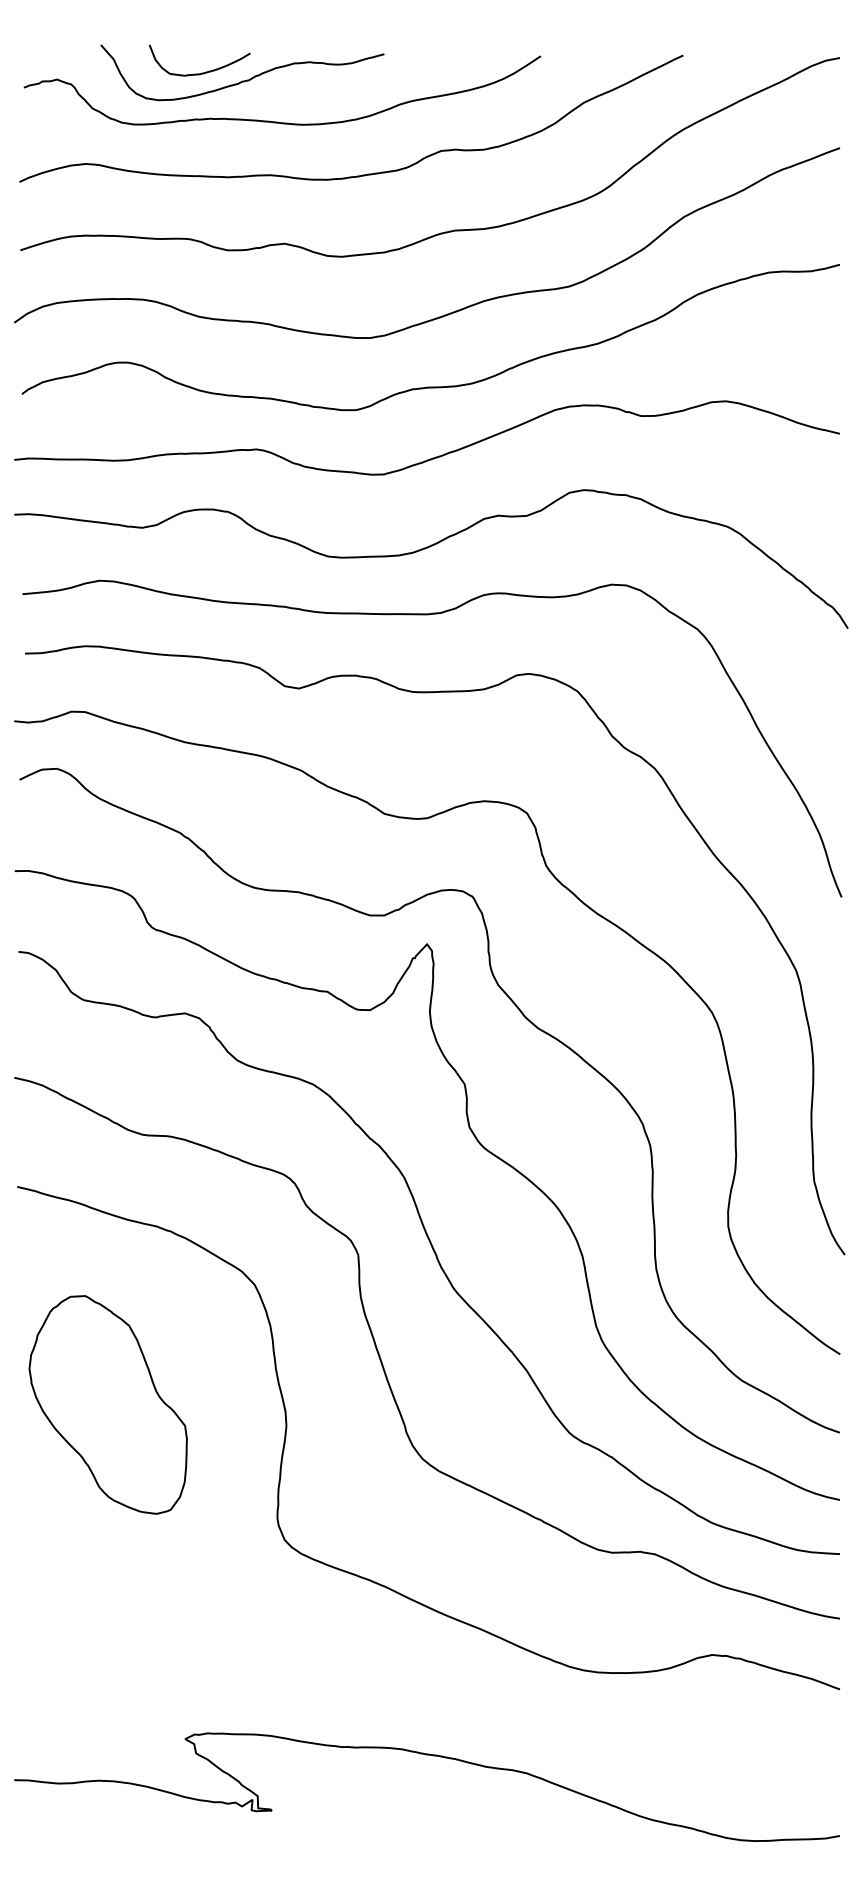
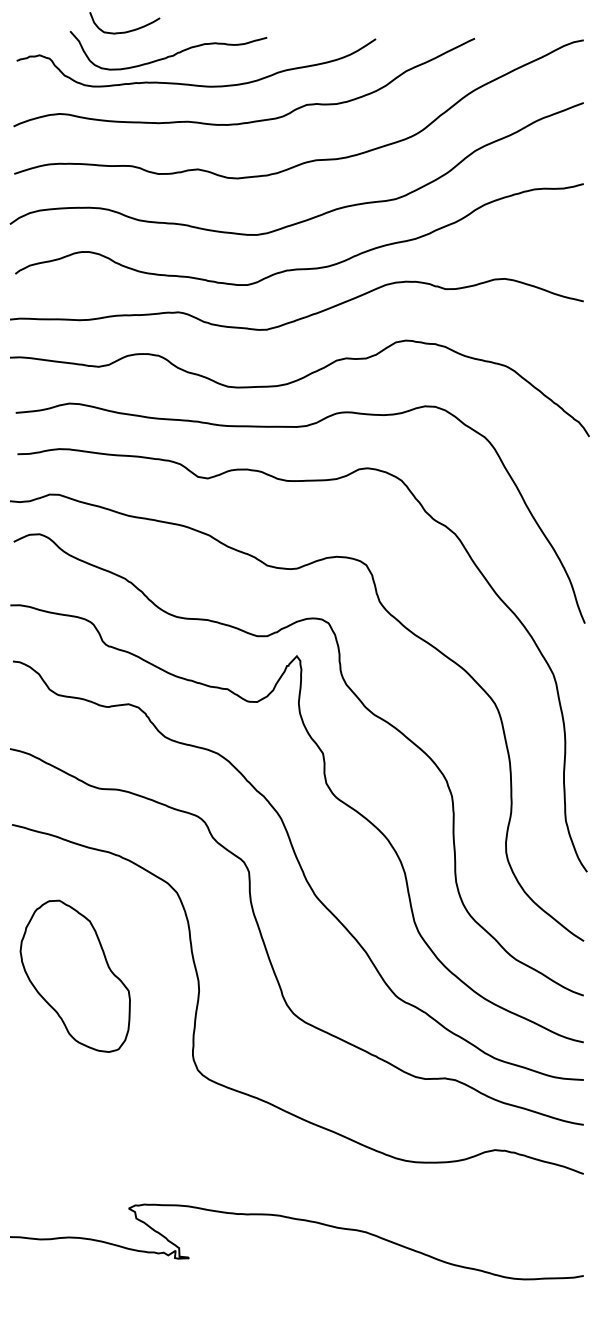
curve: (199, 72) -> (124, 31), moved

